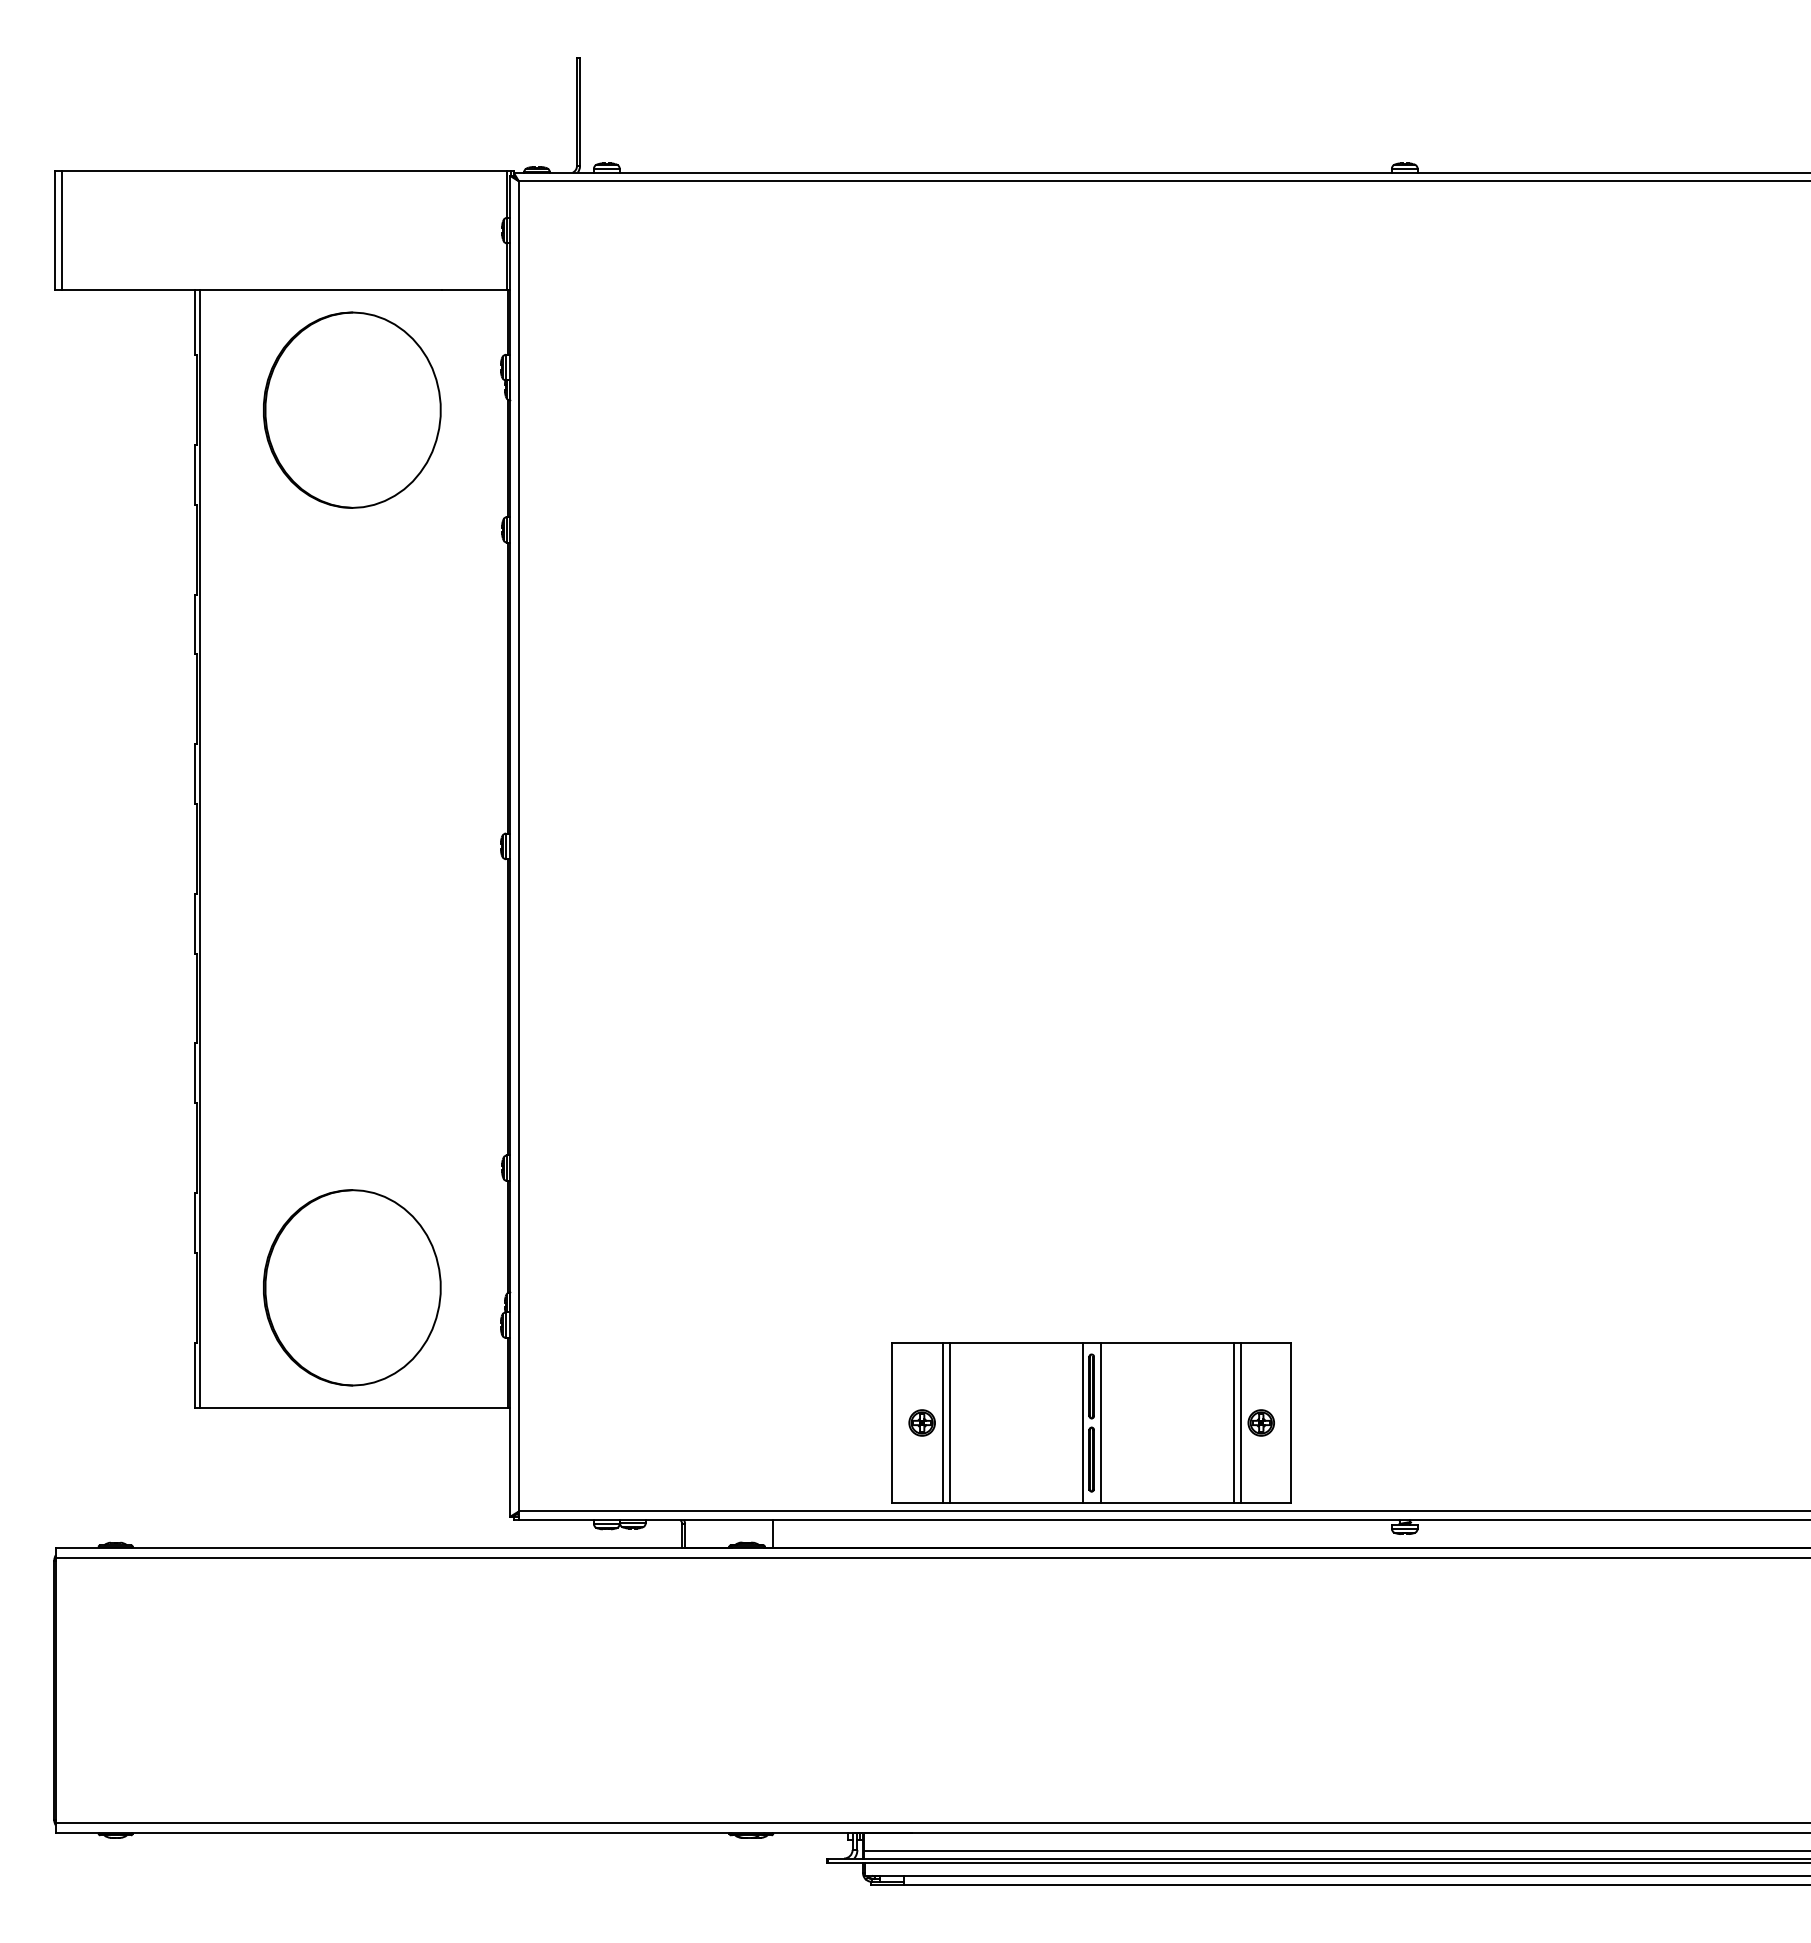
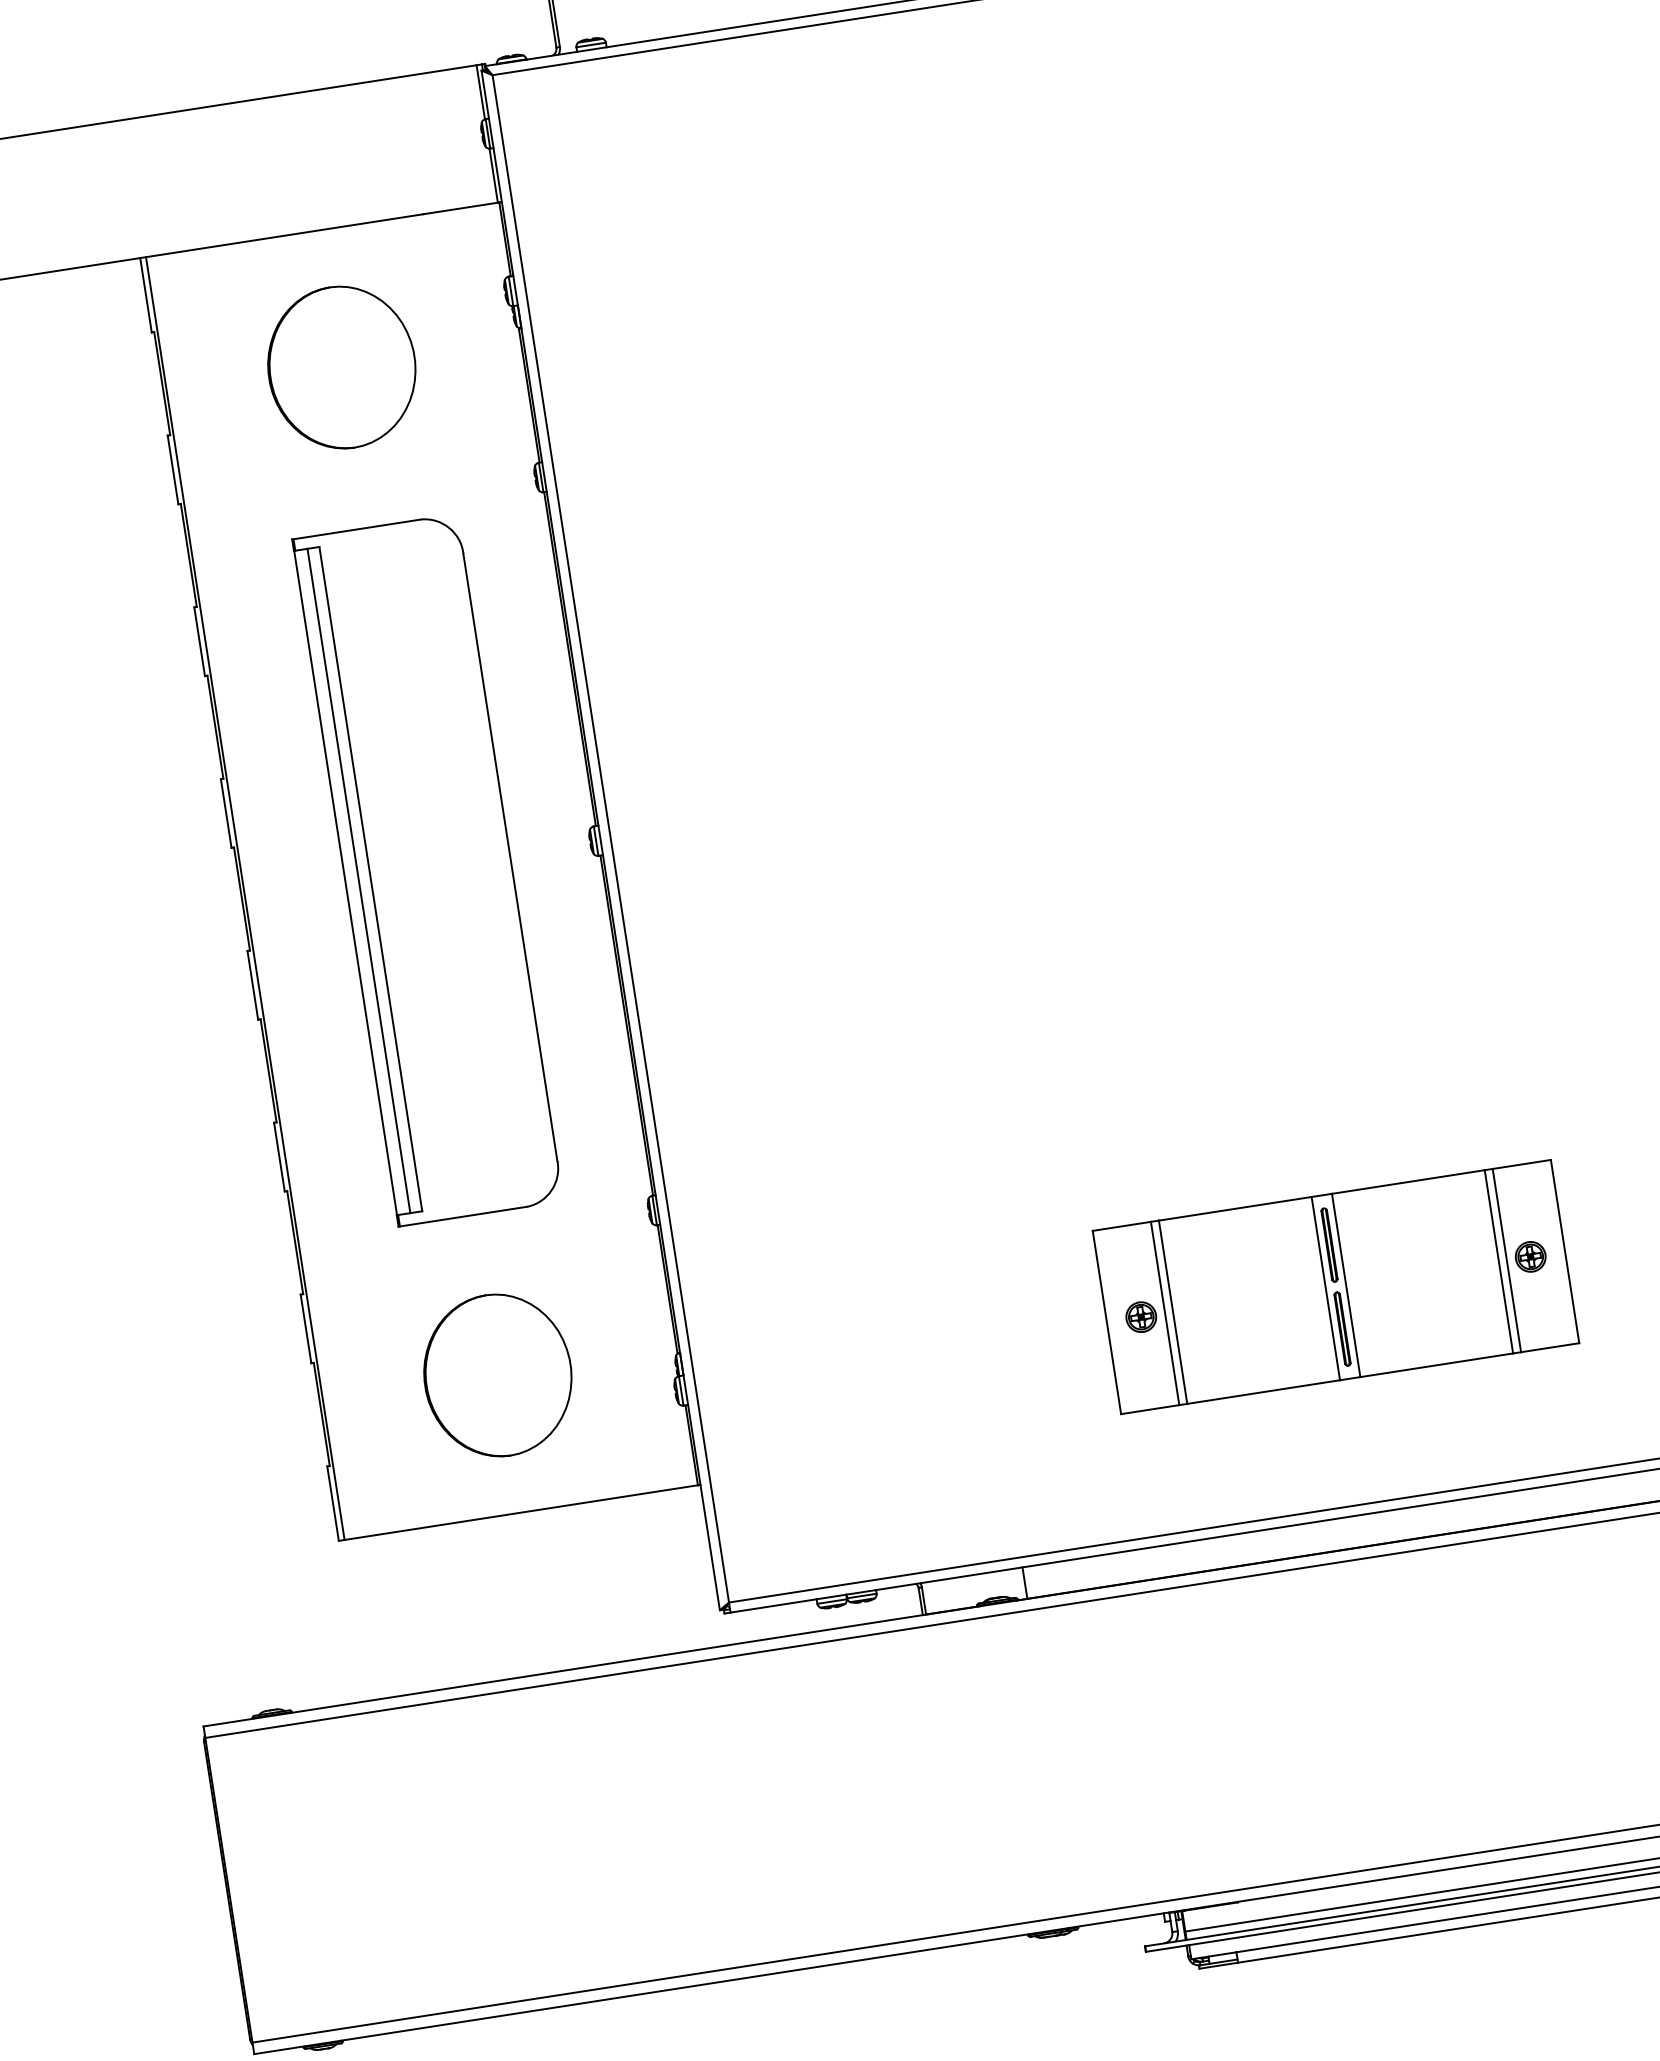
part: (352, 409) -> (341, 366), size x0.71
part: (359, 848) -> (428, 869), added
part: (352, 1287) -> (498, 1375), size x0.71
part: (1091, 1422) -> (1335, 1286), moved

